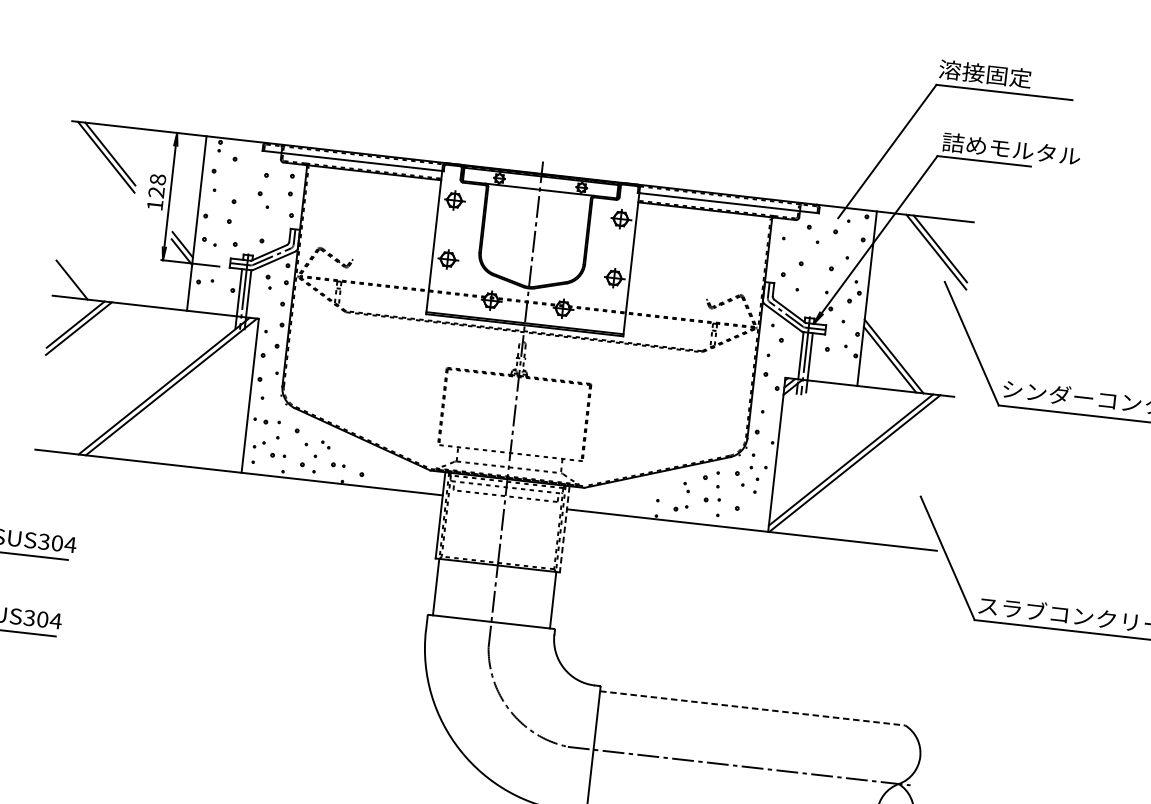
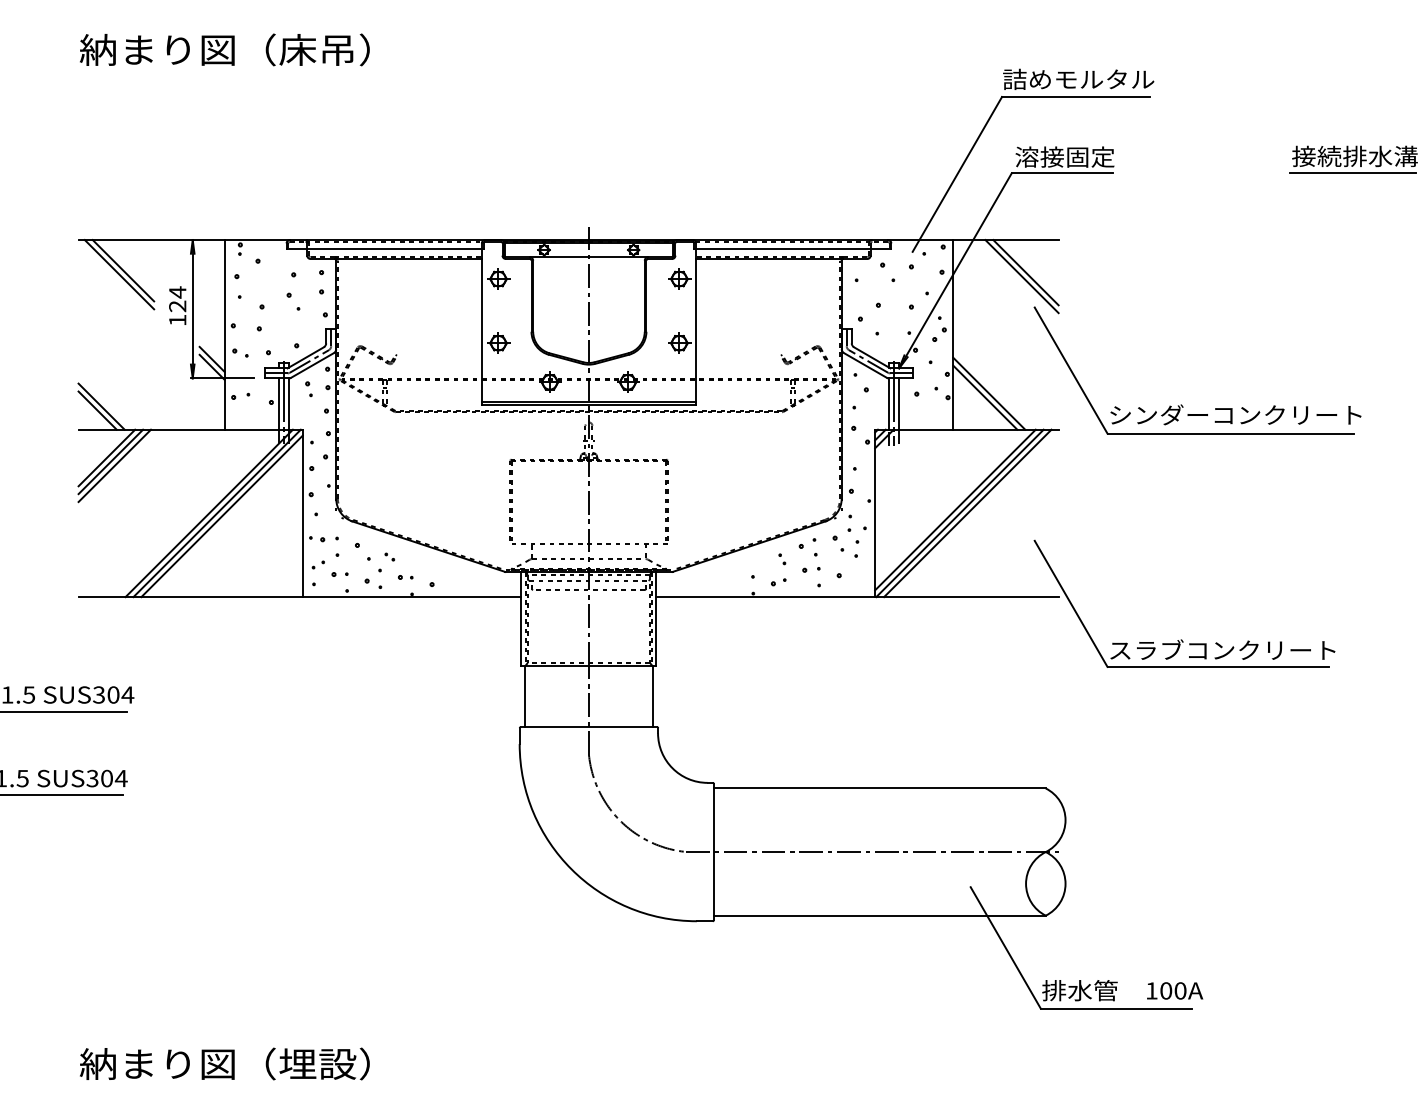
text: (1008, 76) -> (1078, 79), 溶接固定 -> 詰めモルタル
text: (1011, 148) -> (1090, 156), 詰めモルタル -> 溶接固定
text: (157, 179) -> (177, 292), 128 -> 124
line: (76, 276) -> (101, 406), added
line: (81, 332) -> (114, 465), added
line: (175, 390) -> (221, 516), added
line: (861, 464) -> (967, 513), added
line: (564, 528) -> (656, 618), dashed -> solid
line: (752, 708) -> (879, 788), dashed -> solid

